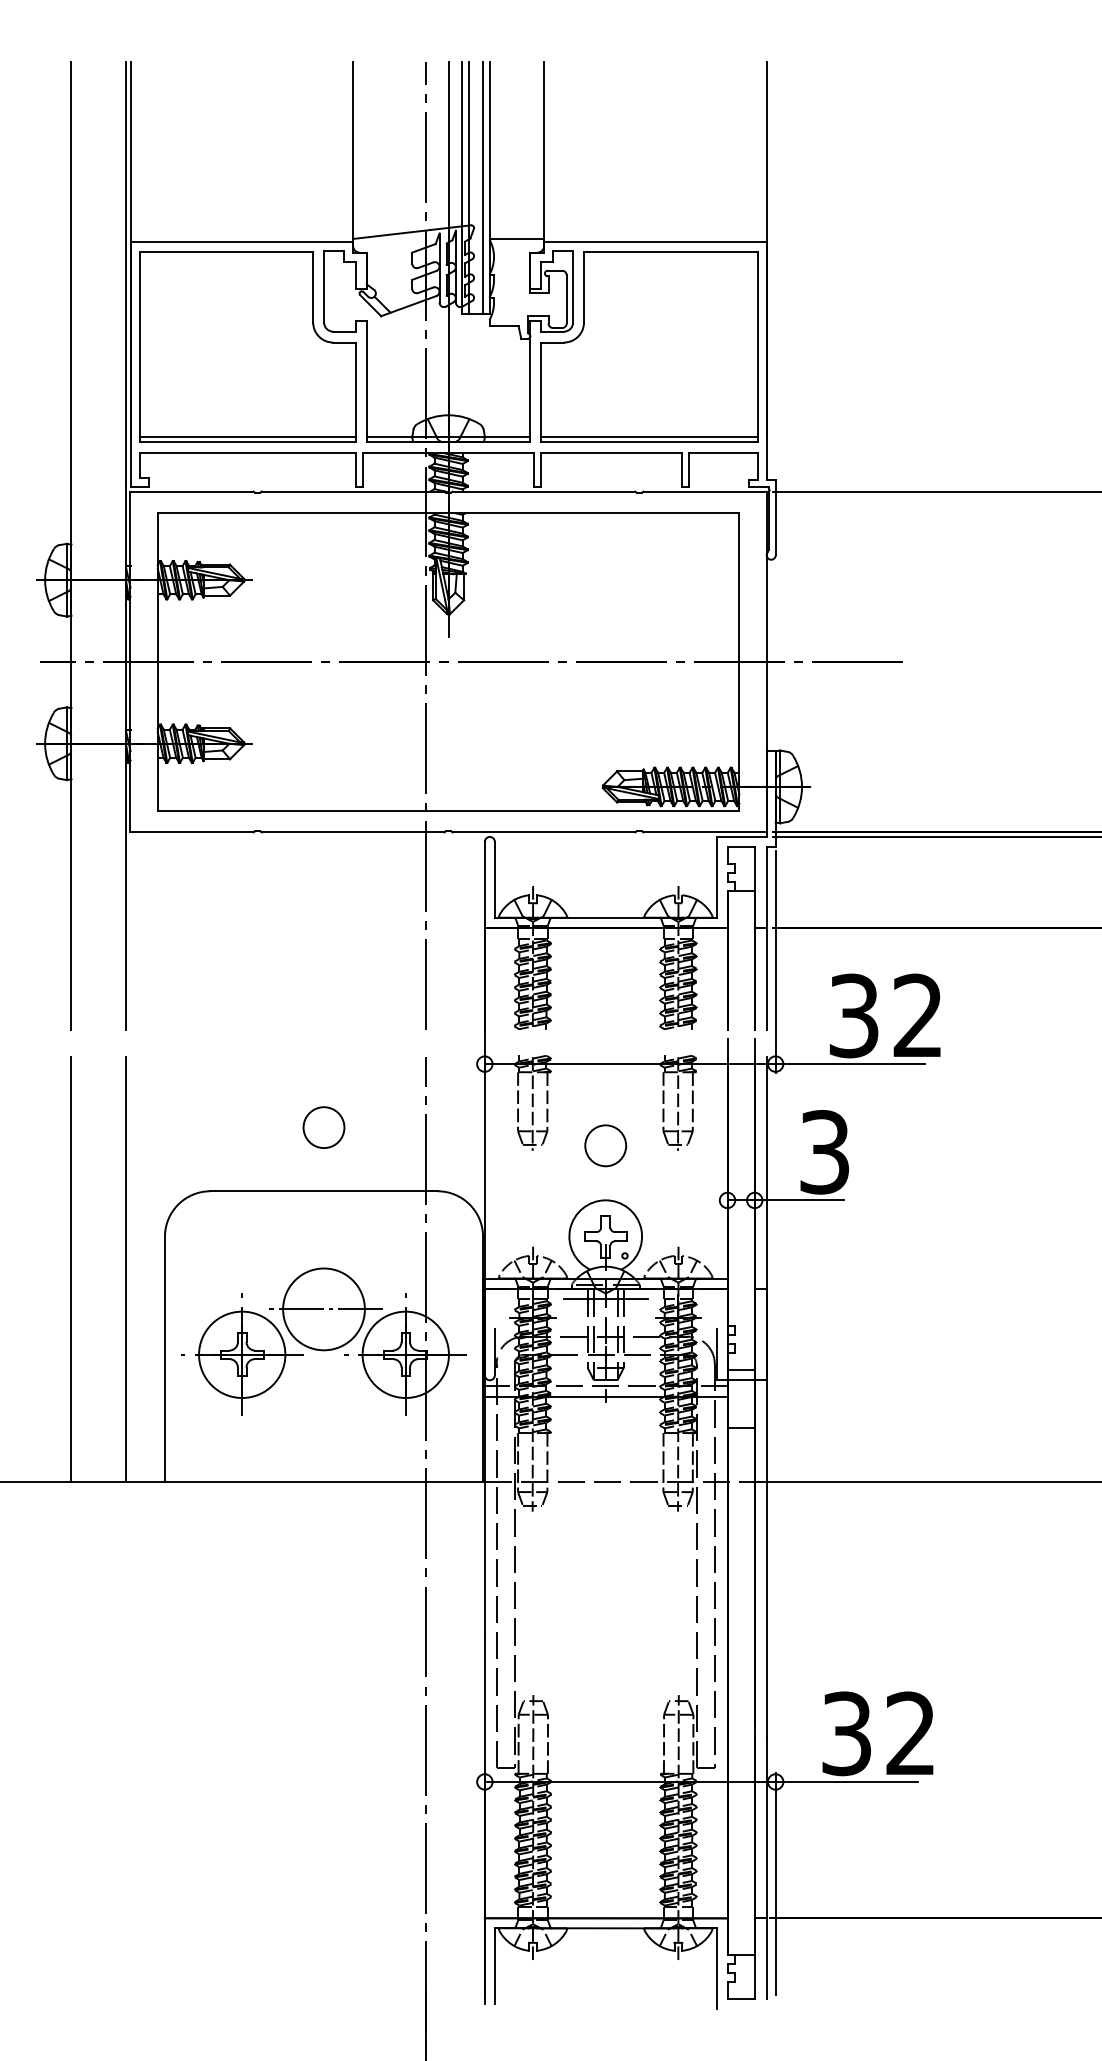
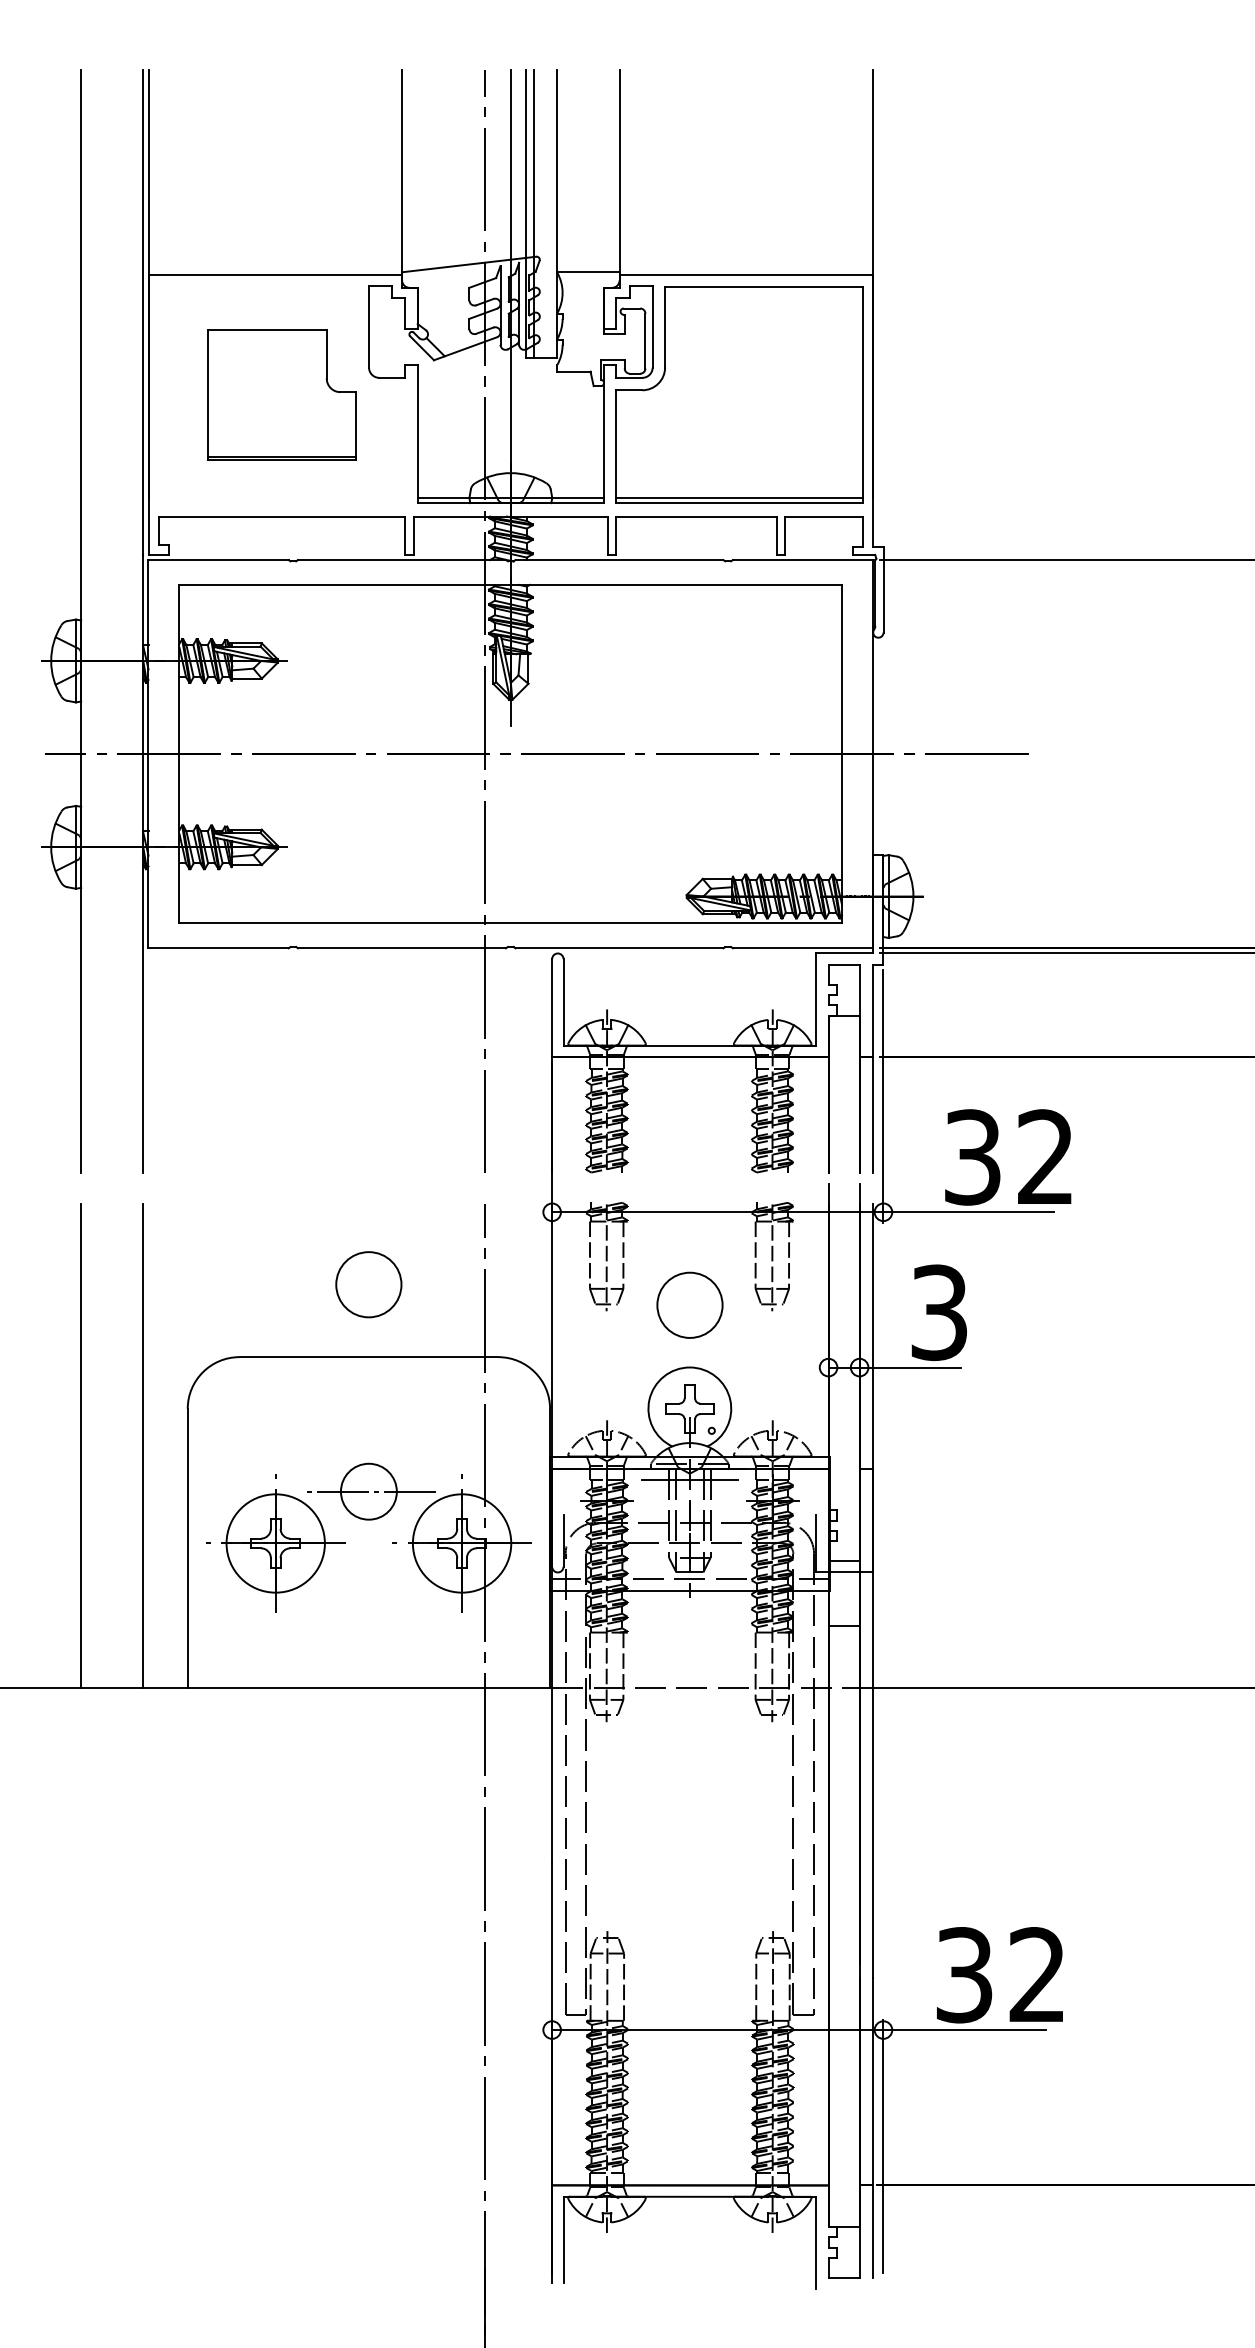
line: (483, 188) -> (550, 214), removed
part: (247, 346) -> (281, 394), size x0.6
circle: (323, 1127) -> (368, 1284), size x1.4
circle: (605, 1145) -> (689, 1305), size x1.4
circle: (323, 1309) -> (368, 1491), size x0.6

